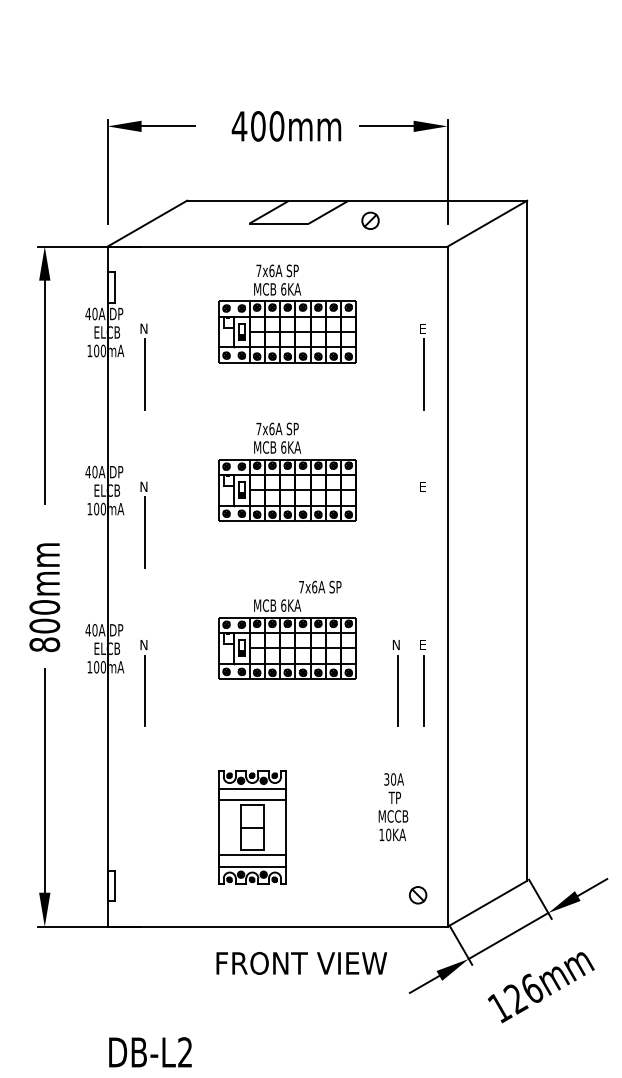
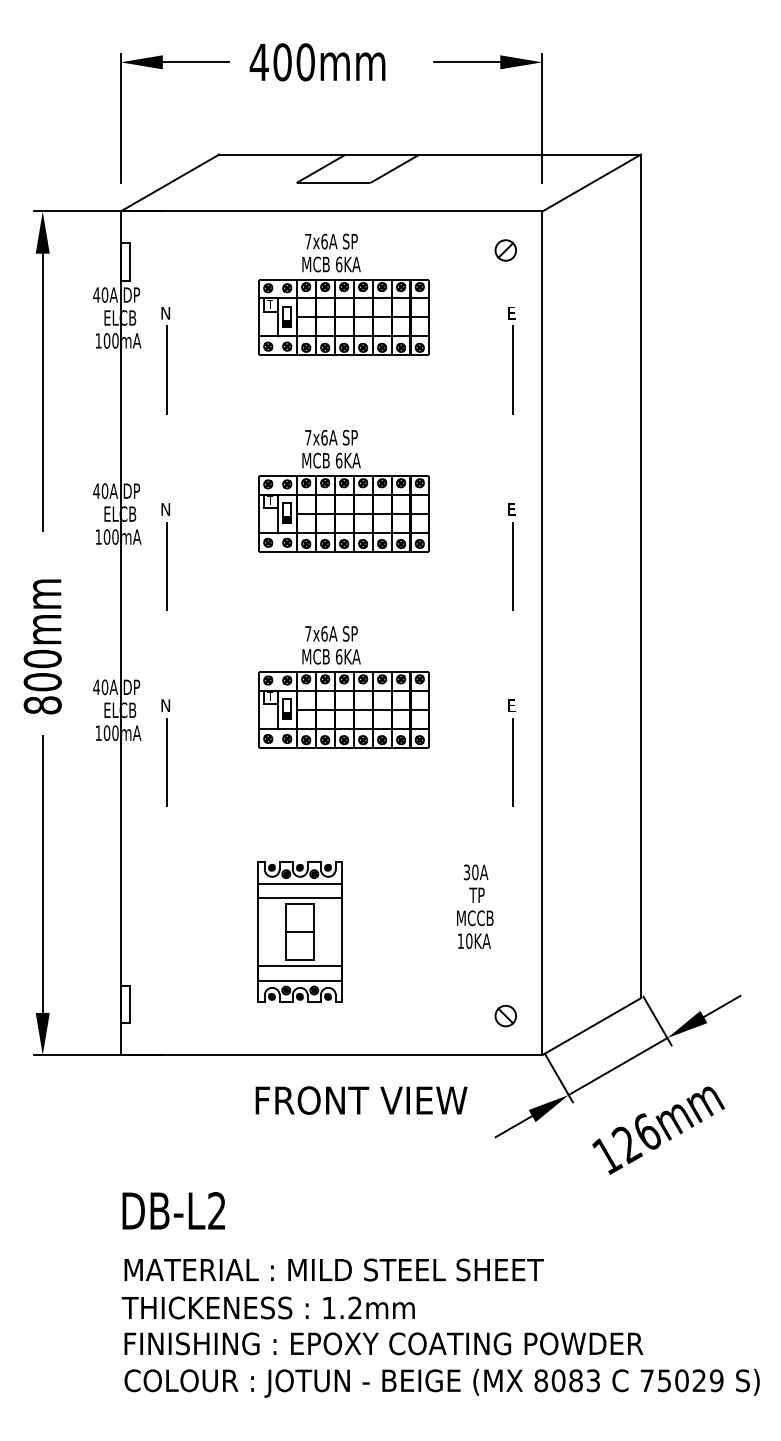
text: (286, 126) -> (317, 62), moved
part: (370, 220) -> (505, 250), moved
line: (424, 532) -> (513, 566), added
text: (320, 586) -> (331, 633), moved
part: (396, 682) -> (478, 752), removed

